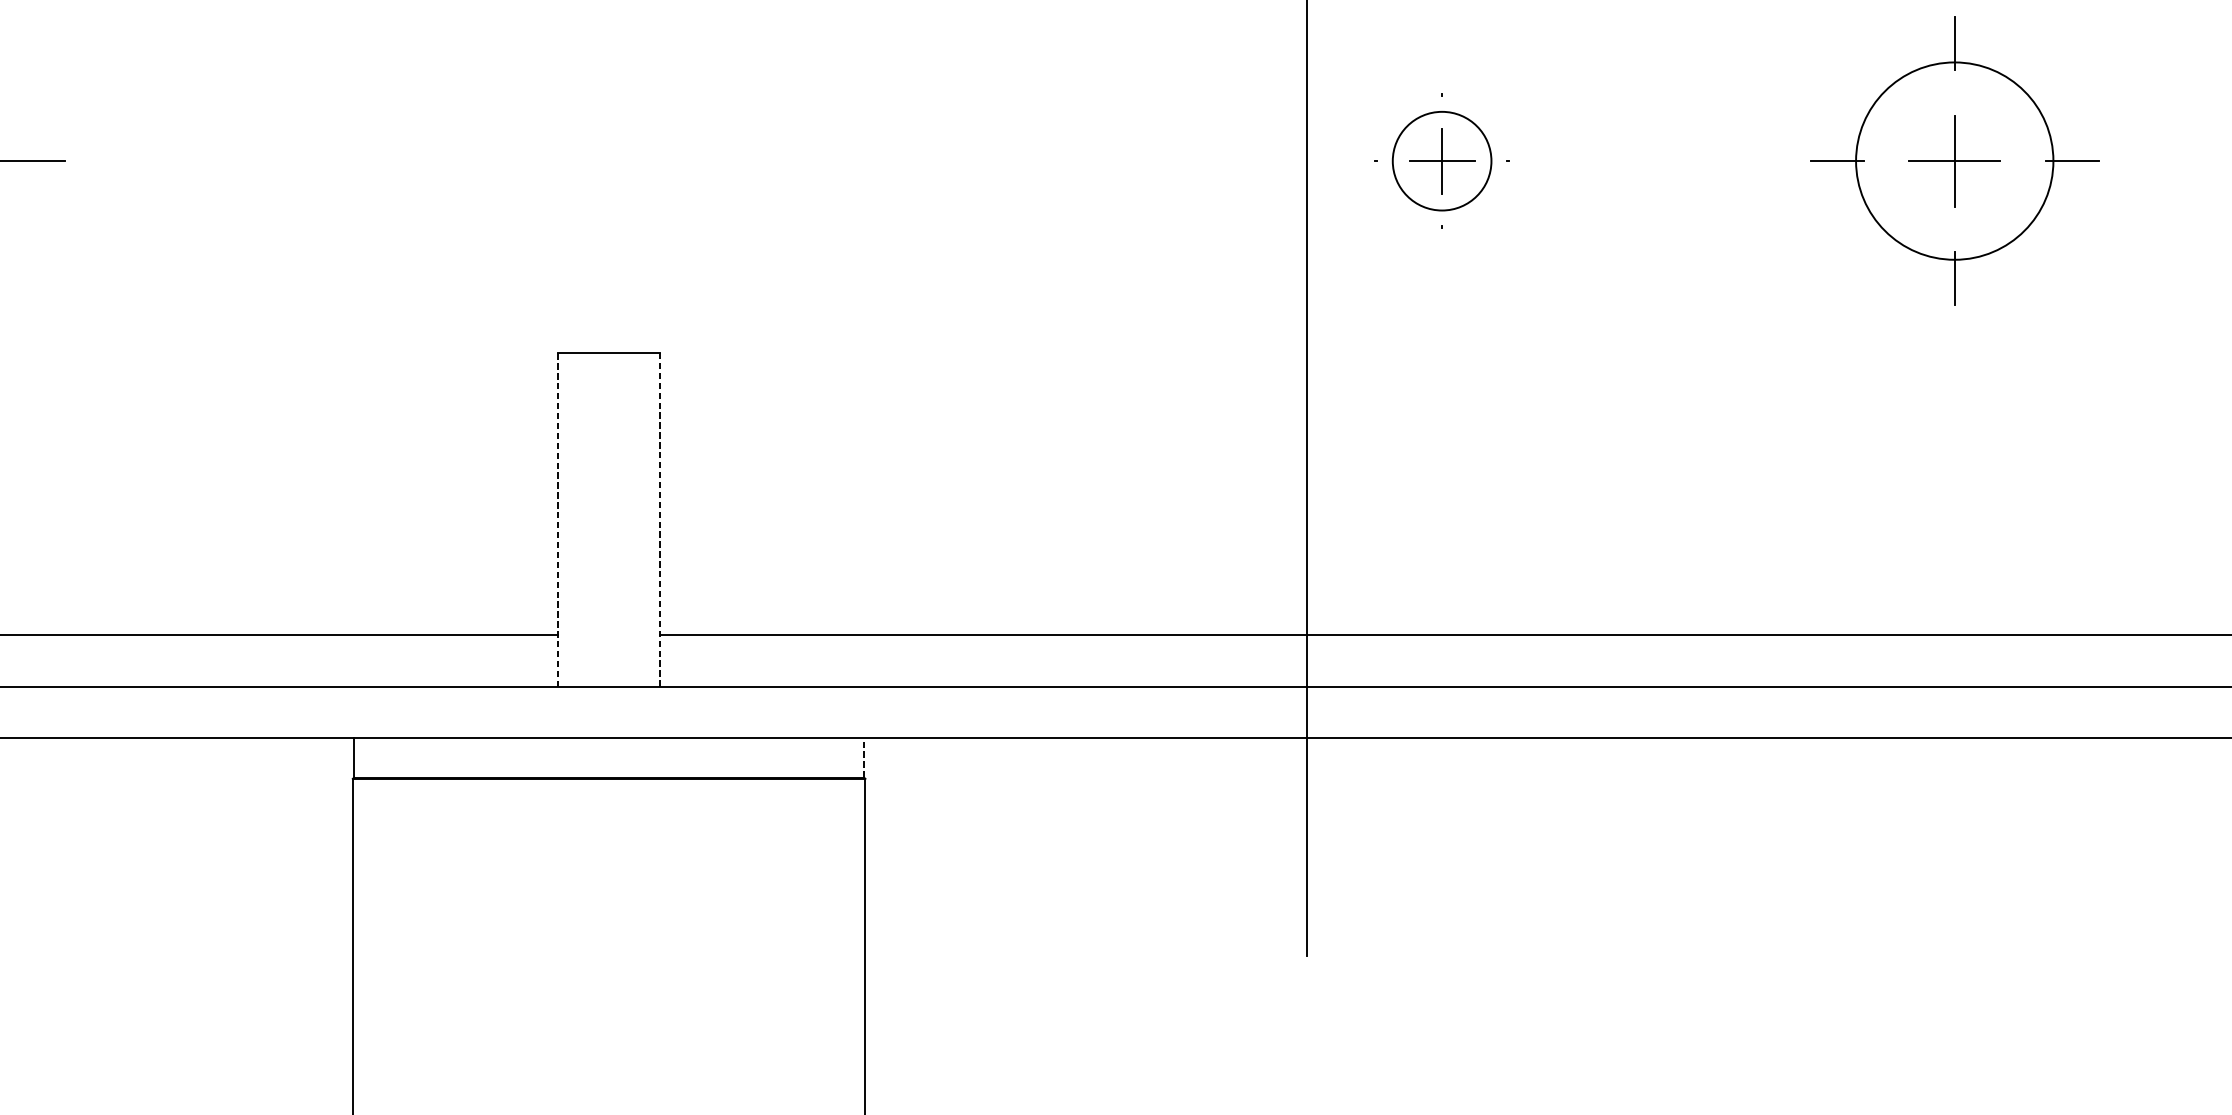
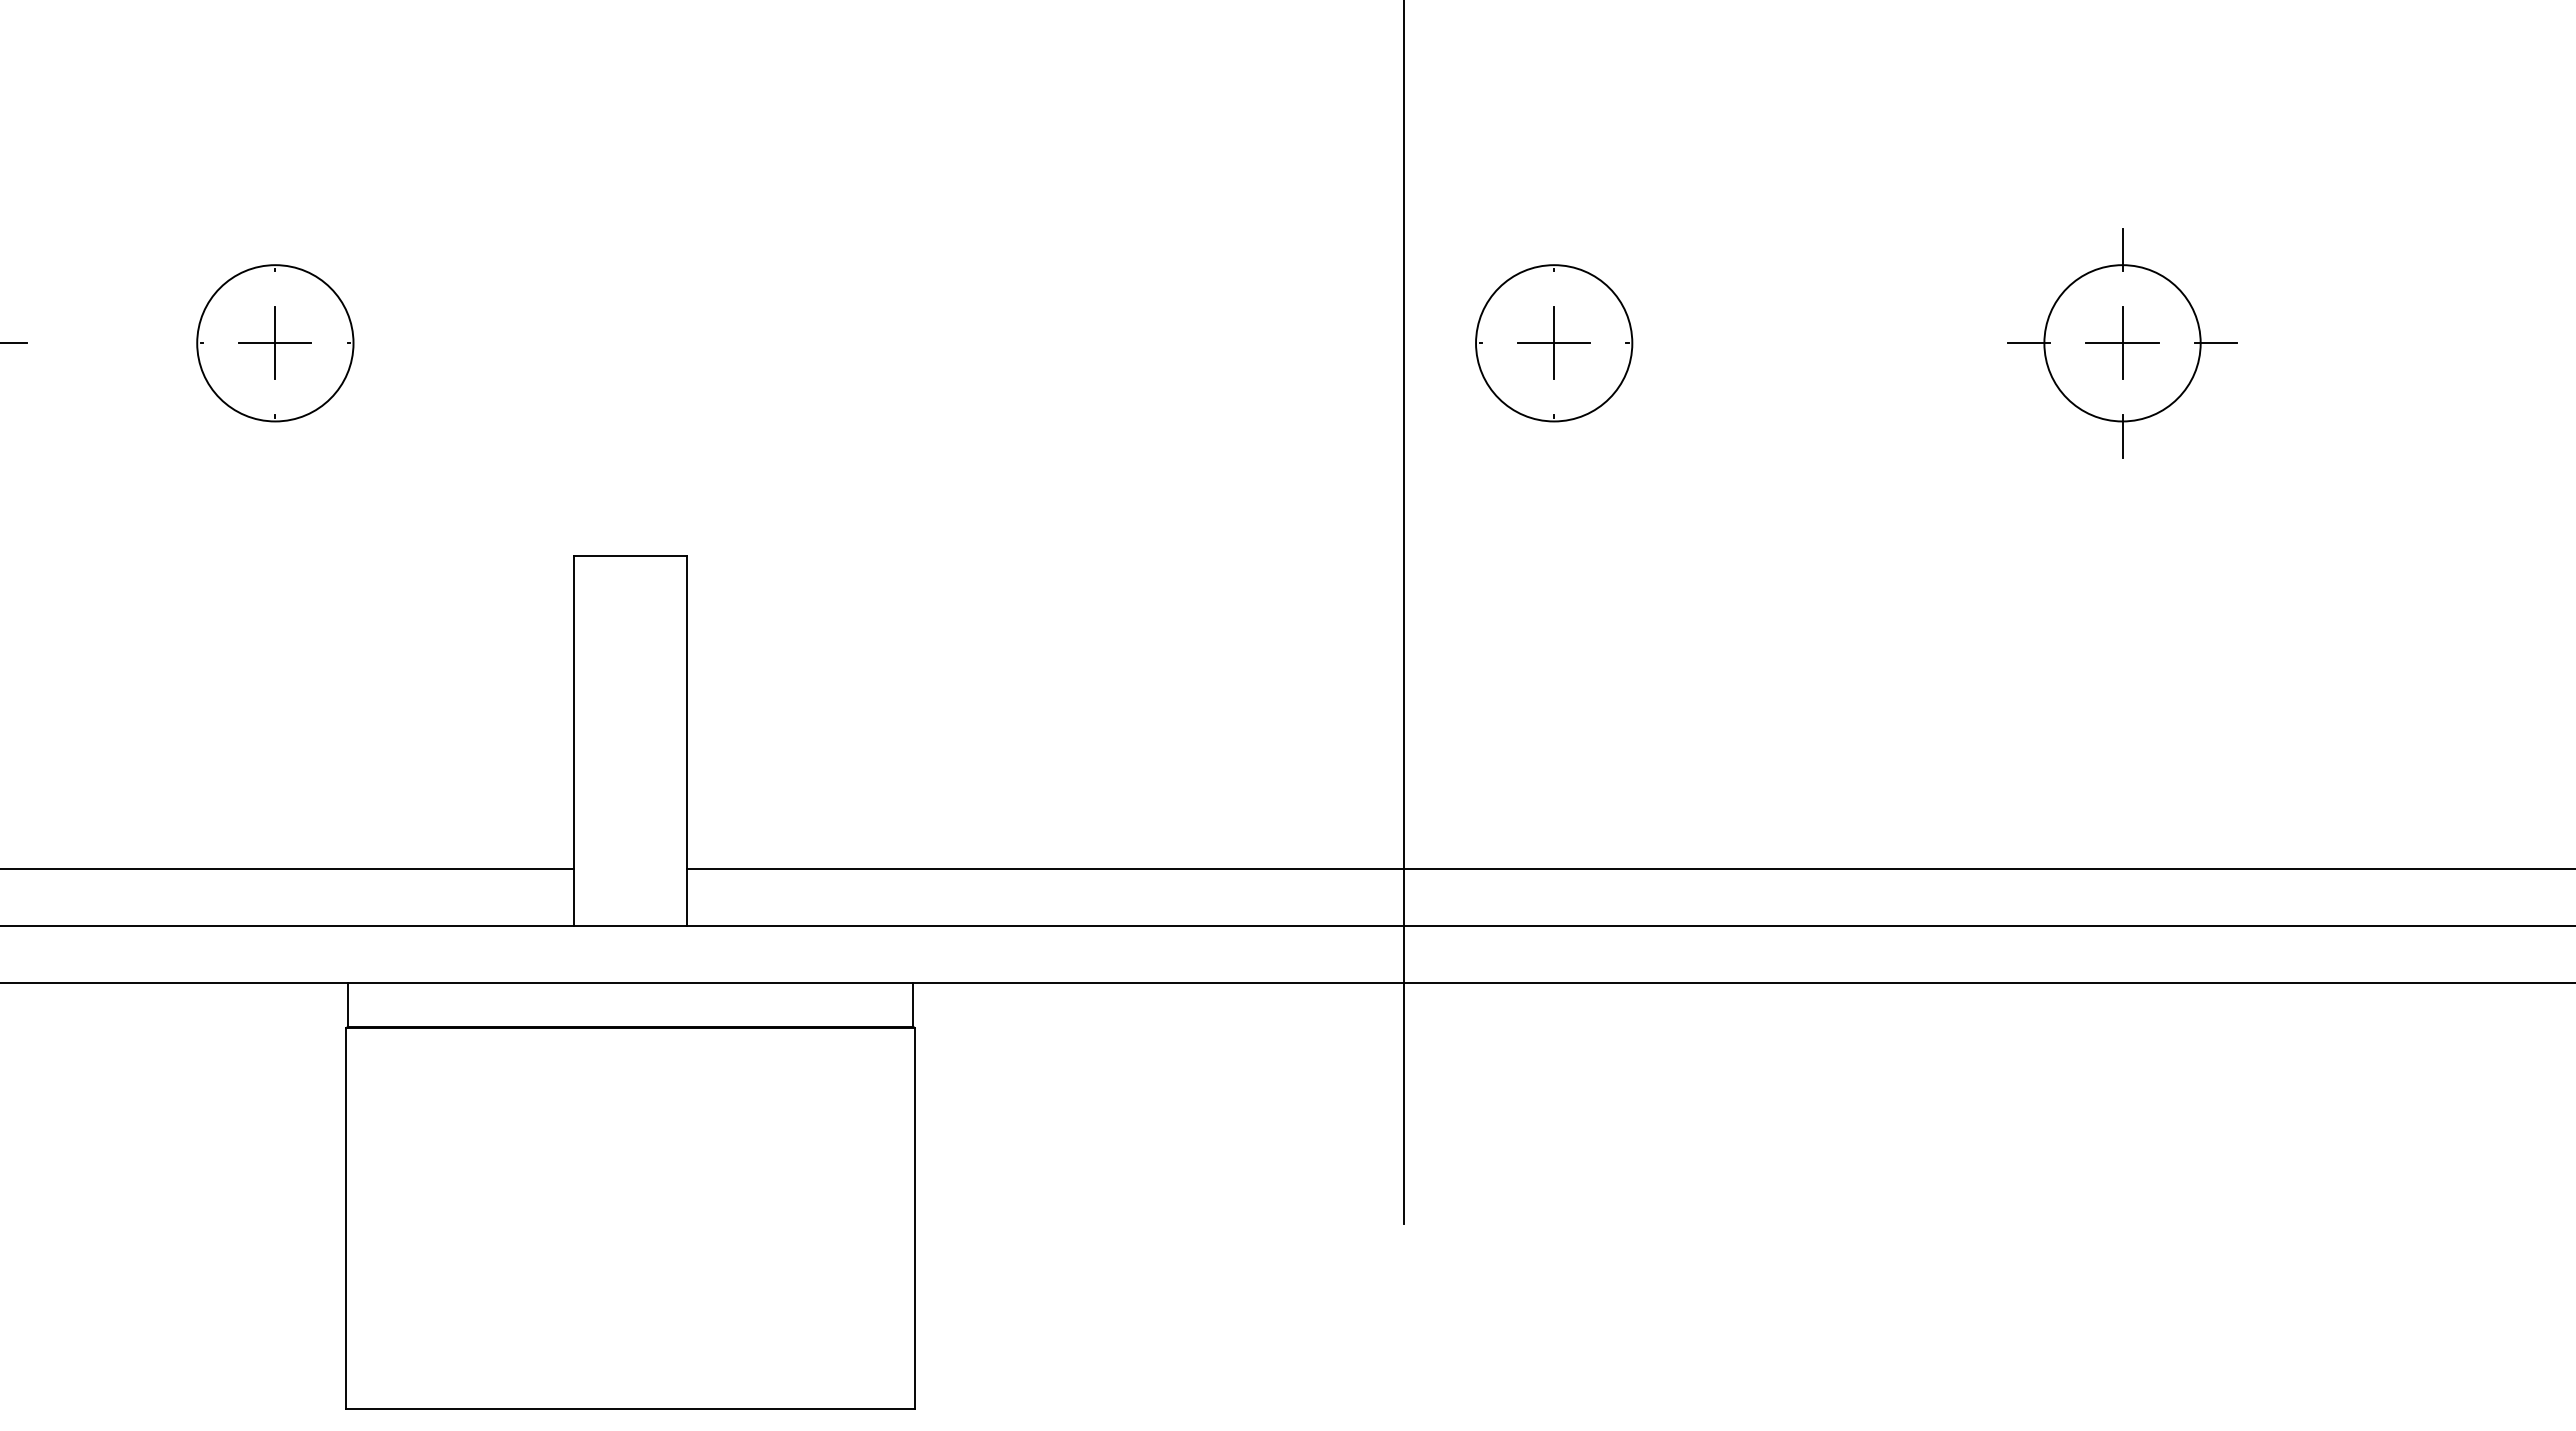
part: (288, 161) -> (275, 343), added
circle: (1442, 161) -> (1554, 343), size x1.43
part: (1954, 161) -> (2122, 343), size x0.71
line: (557, 520) -> (573, 741), dashed -> solid
line: (660, 520) -> (687, 741), dashed -> solid
line: (864, 757) -> (913, 1004), dashed -> solid

